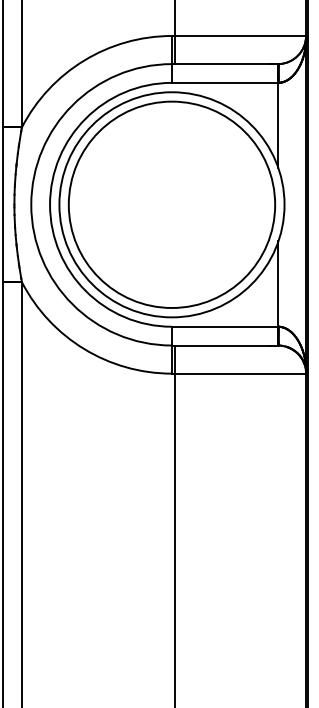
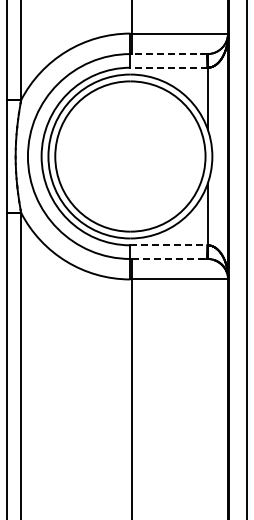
line: (225, 64) -> (169, 54), solid -> dashed
line: (224, 82) -> (168, 67), solid -> dashed
line: (224, 327) -> (168, 245), solid -> dashed
line: (225, 344) -> (169, 258), solid -> dashed

